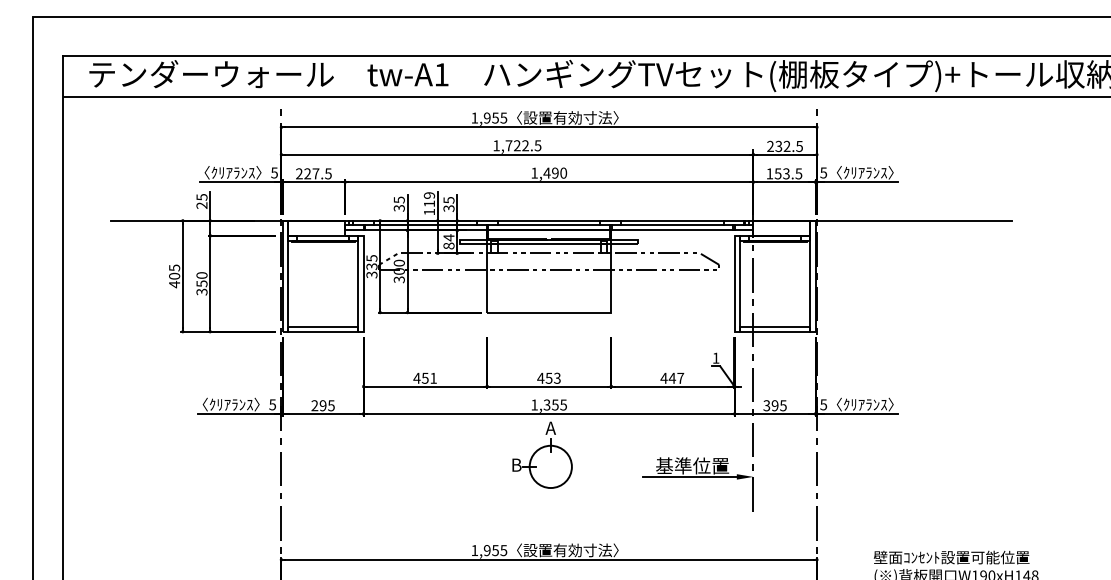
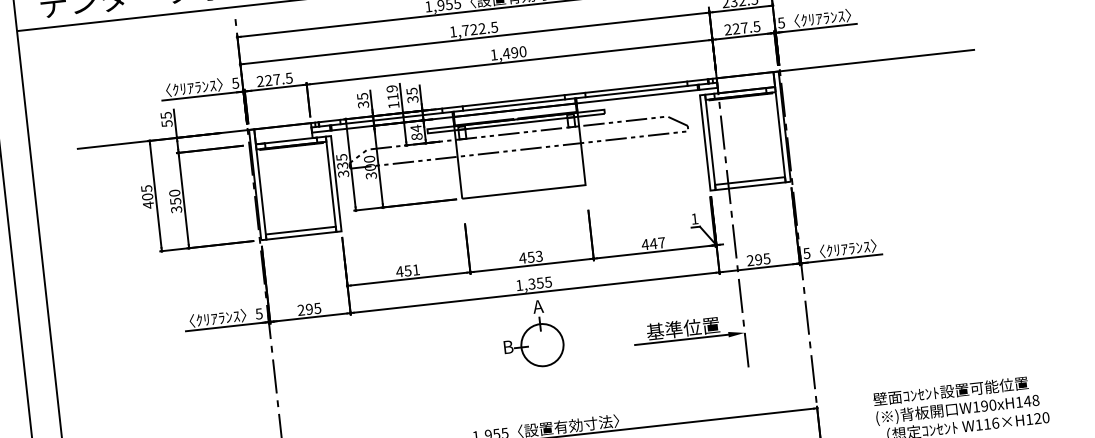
text: (777, 173) -> (735, 28), 153.5 -> 227.5
text: (201, 205) -> (166, 123), 25 -> 55
text: (766, 405) -> (750, 260), 395 -> 295

